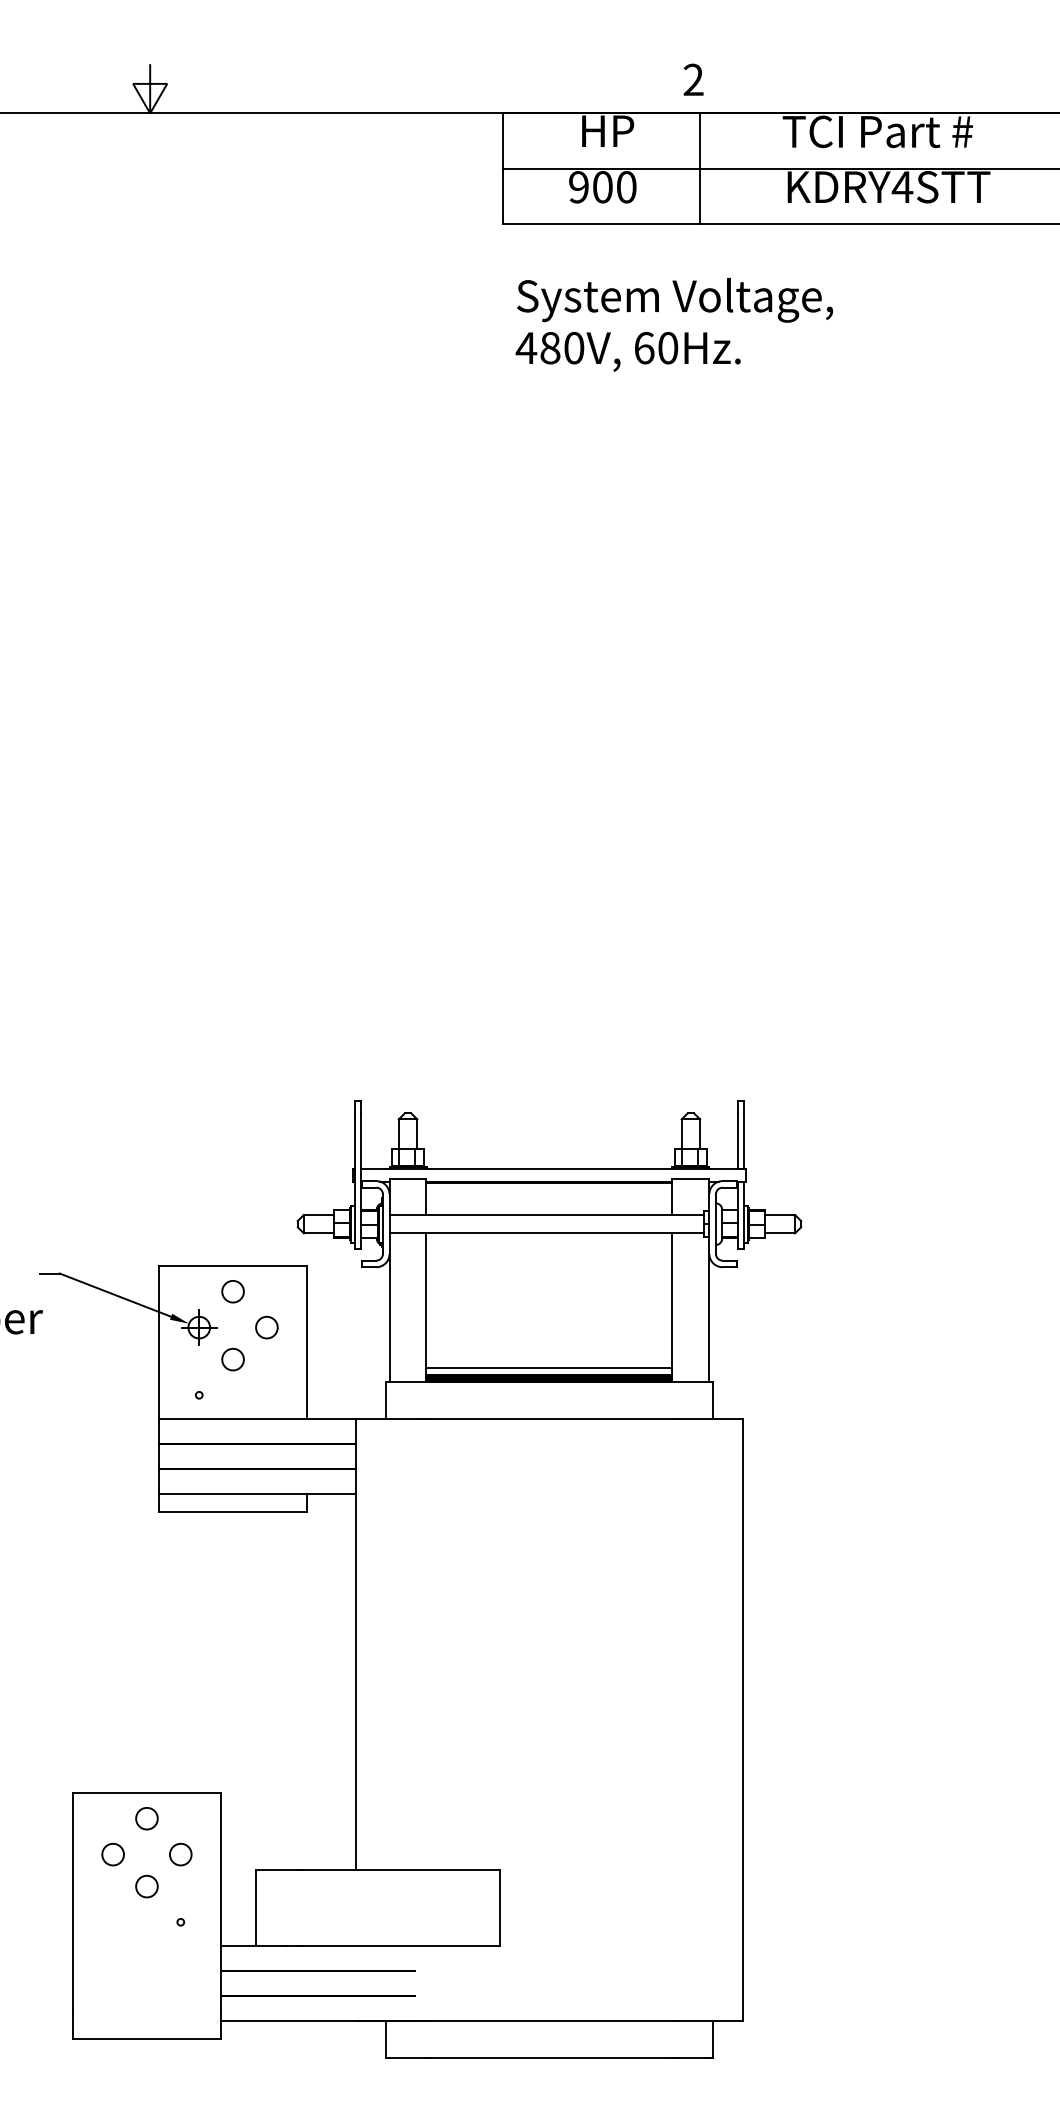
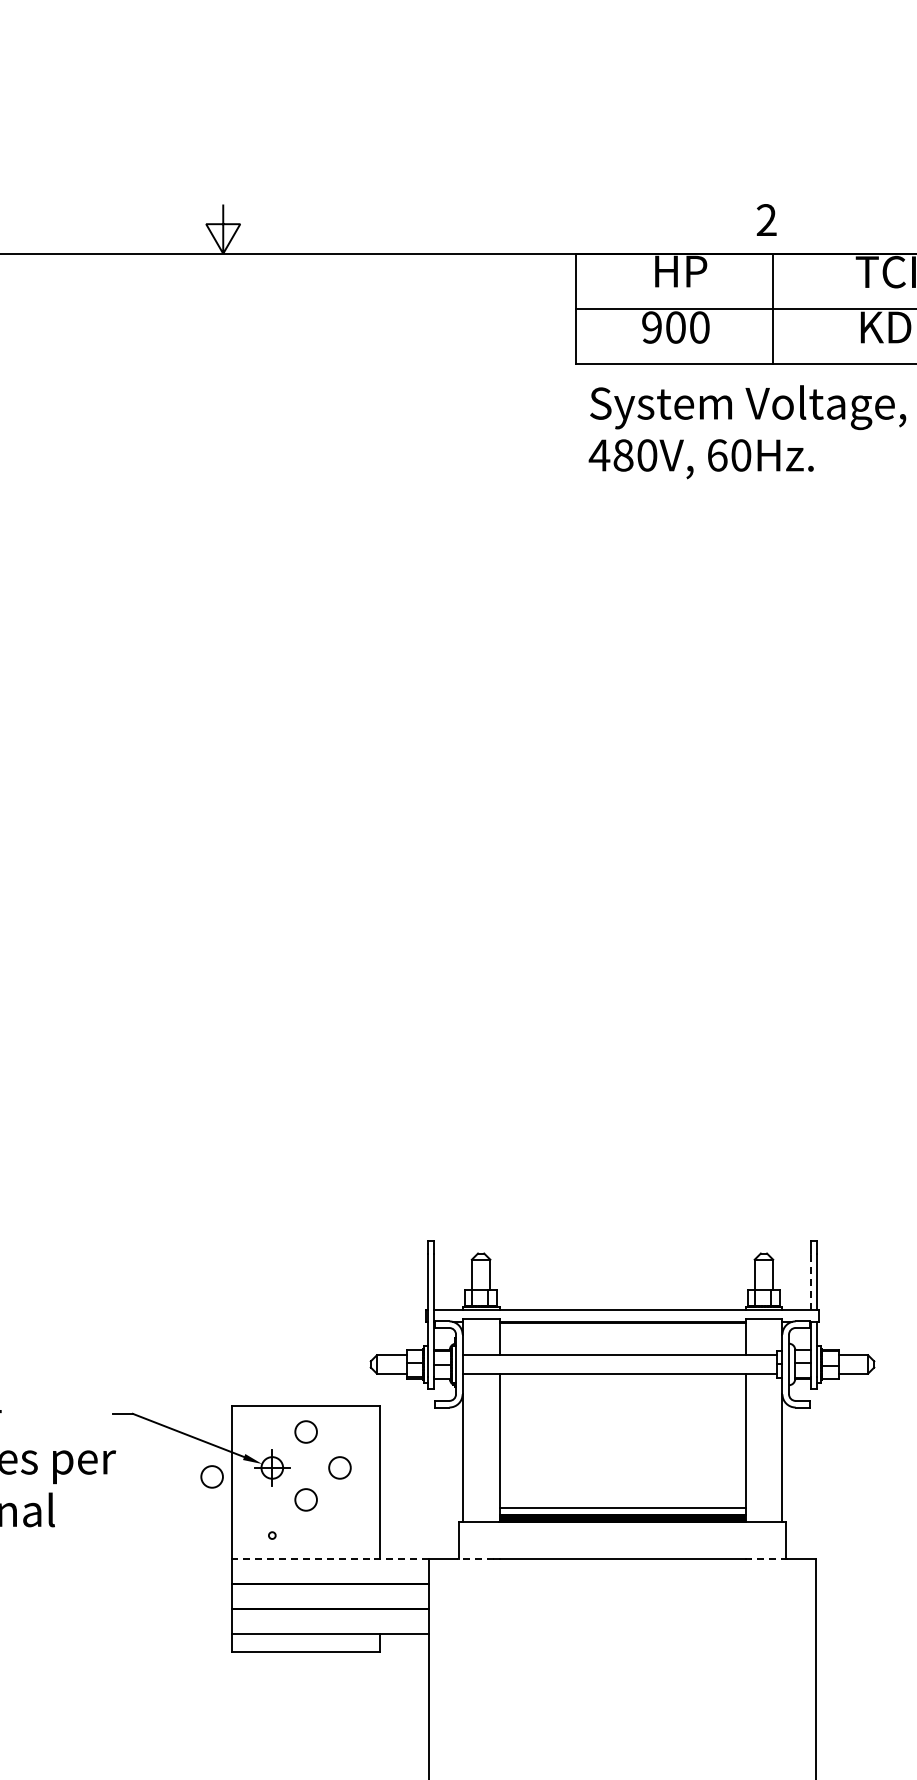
text: (674, 324) -> (747, 431), moved
line: (737, 1141) -> (810, 1281), solid -> dashed
circle: (138, 1336) -> (211, 1476), added
line: (257, 1418) -> (330, 1558), solid -> dashed
line: (402, 1418) -> (475, 1558), solid -> dashed
line: (695, 1418) -> (768, 1558), solid -> dashed

